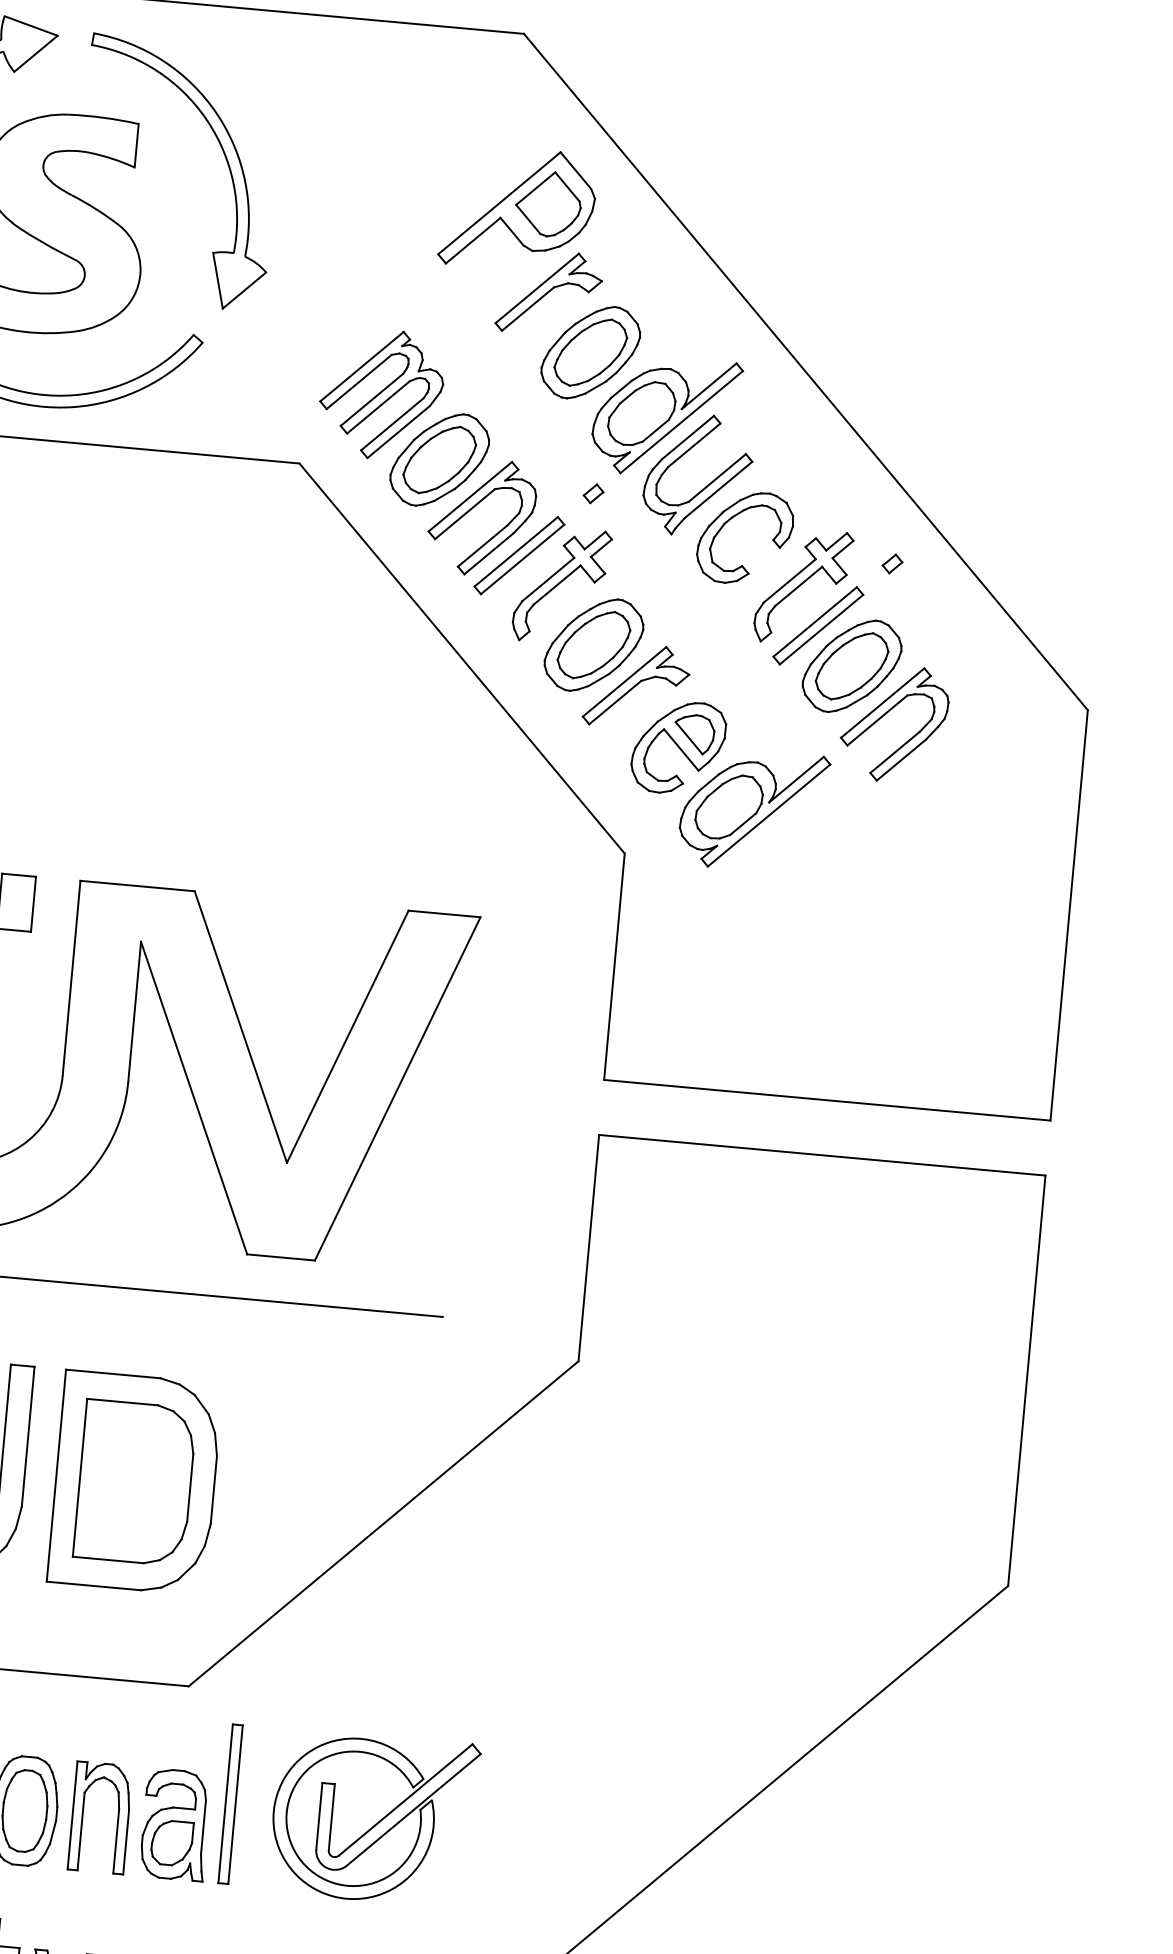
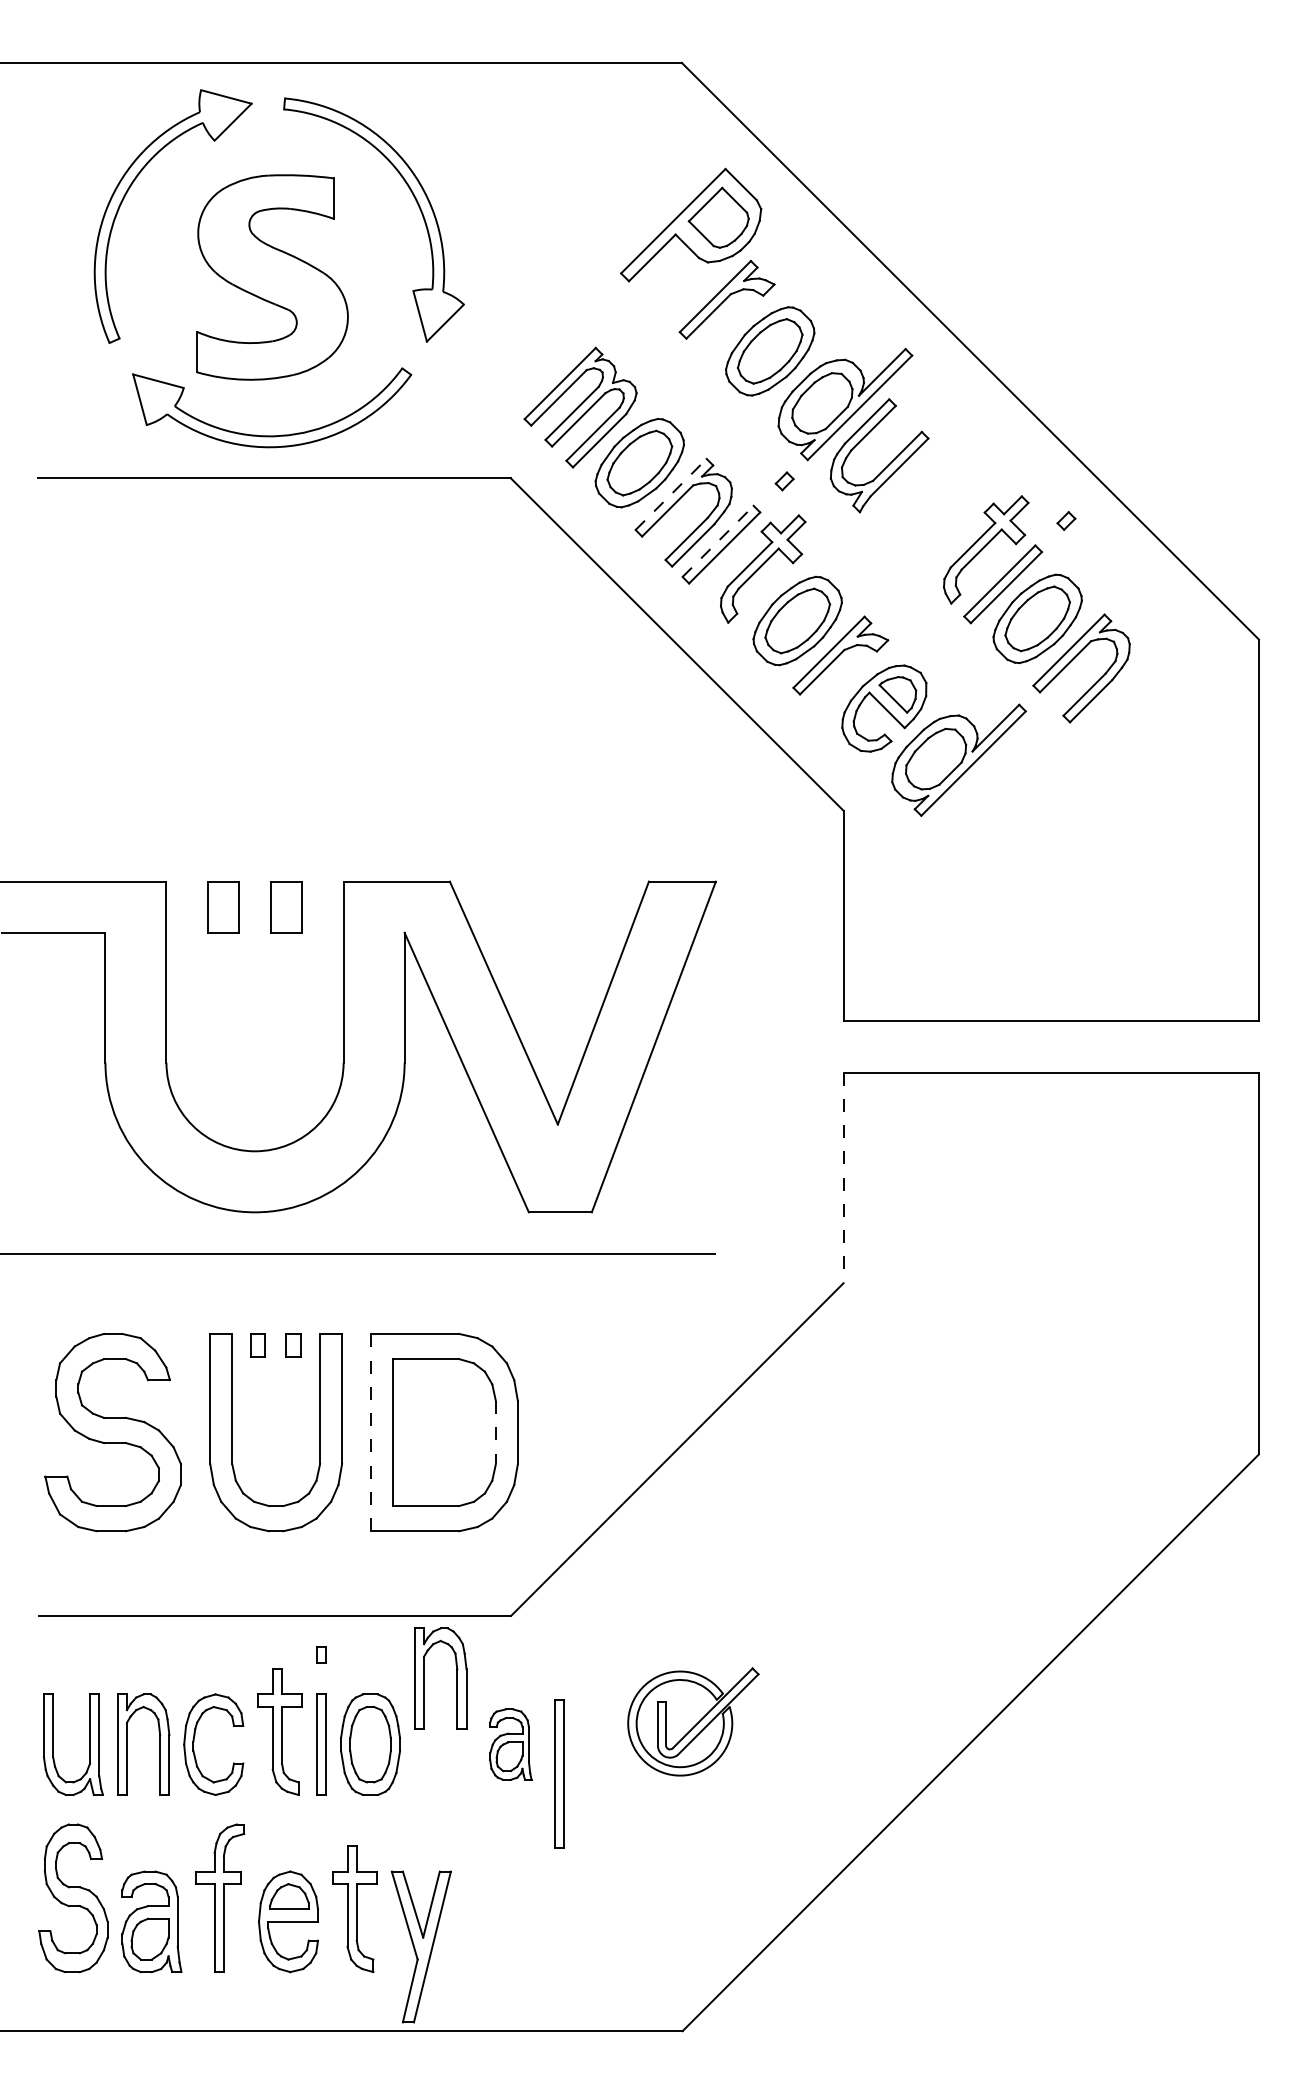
line: (470, 496) -> (671, 494), solid -> dashed
part: (733, 518) -> (915, 492), removed
line: (516, 551) -> (718, 541), solid -> dashed
line: (588, 1248) -> (843, 1178), solid -> dashed
line: (56, 1475) -> (371, 1432), solid -> dashed
line: (189, 1488) -> (495, 1433), solid -> dashed
part: (230, 1803) -> (559, 1773), moved
part: (82, 1816) -> (424, 1678), moved
part: (374, 1817) -> (693, 1721), size x0.7
part: (175, 1824) -> (510, 1744), size x0.7

